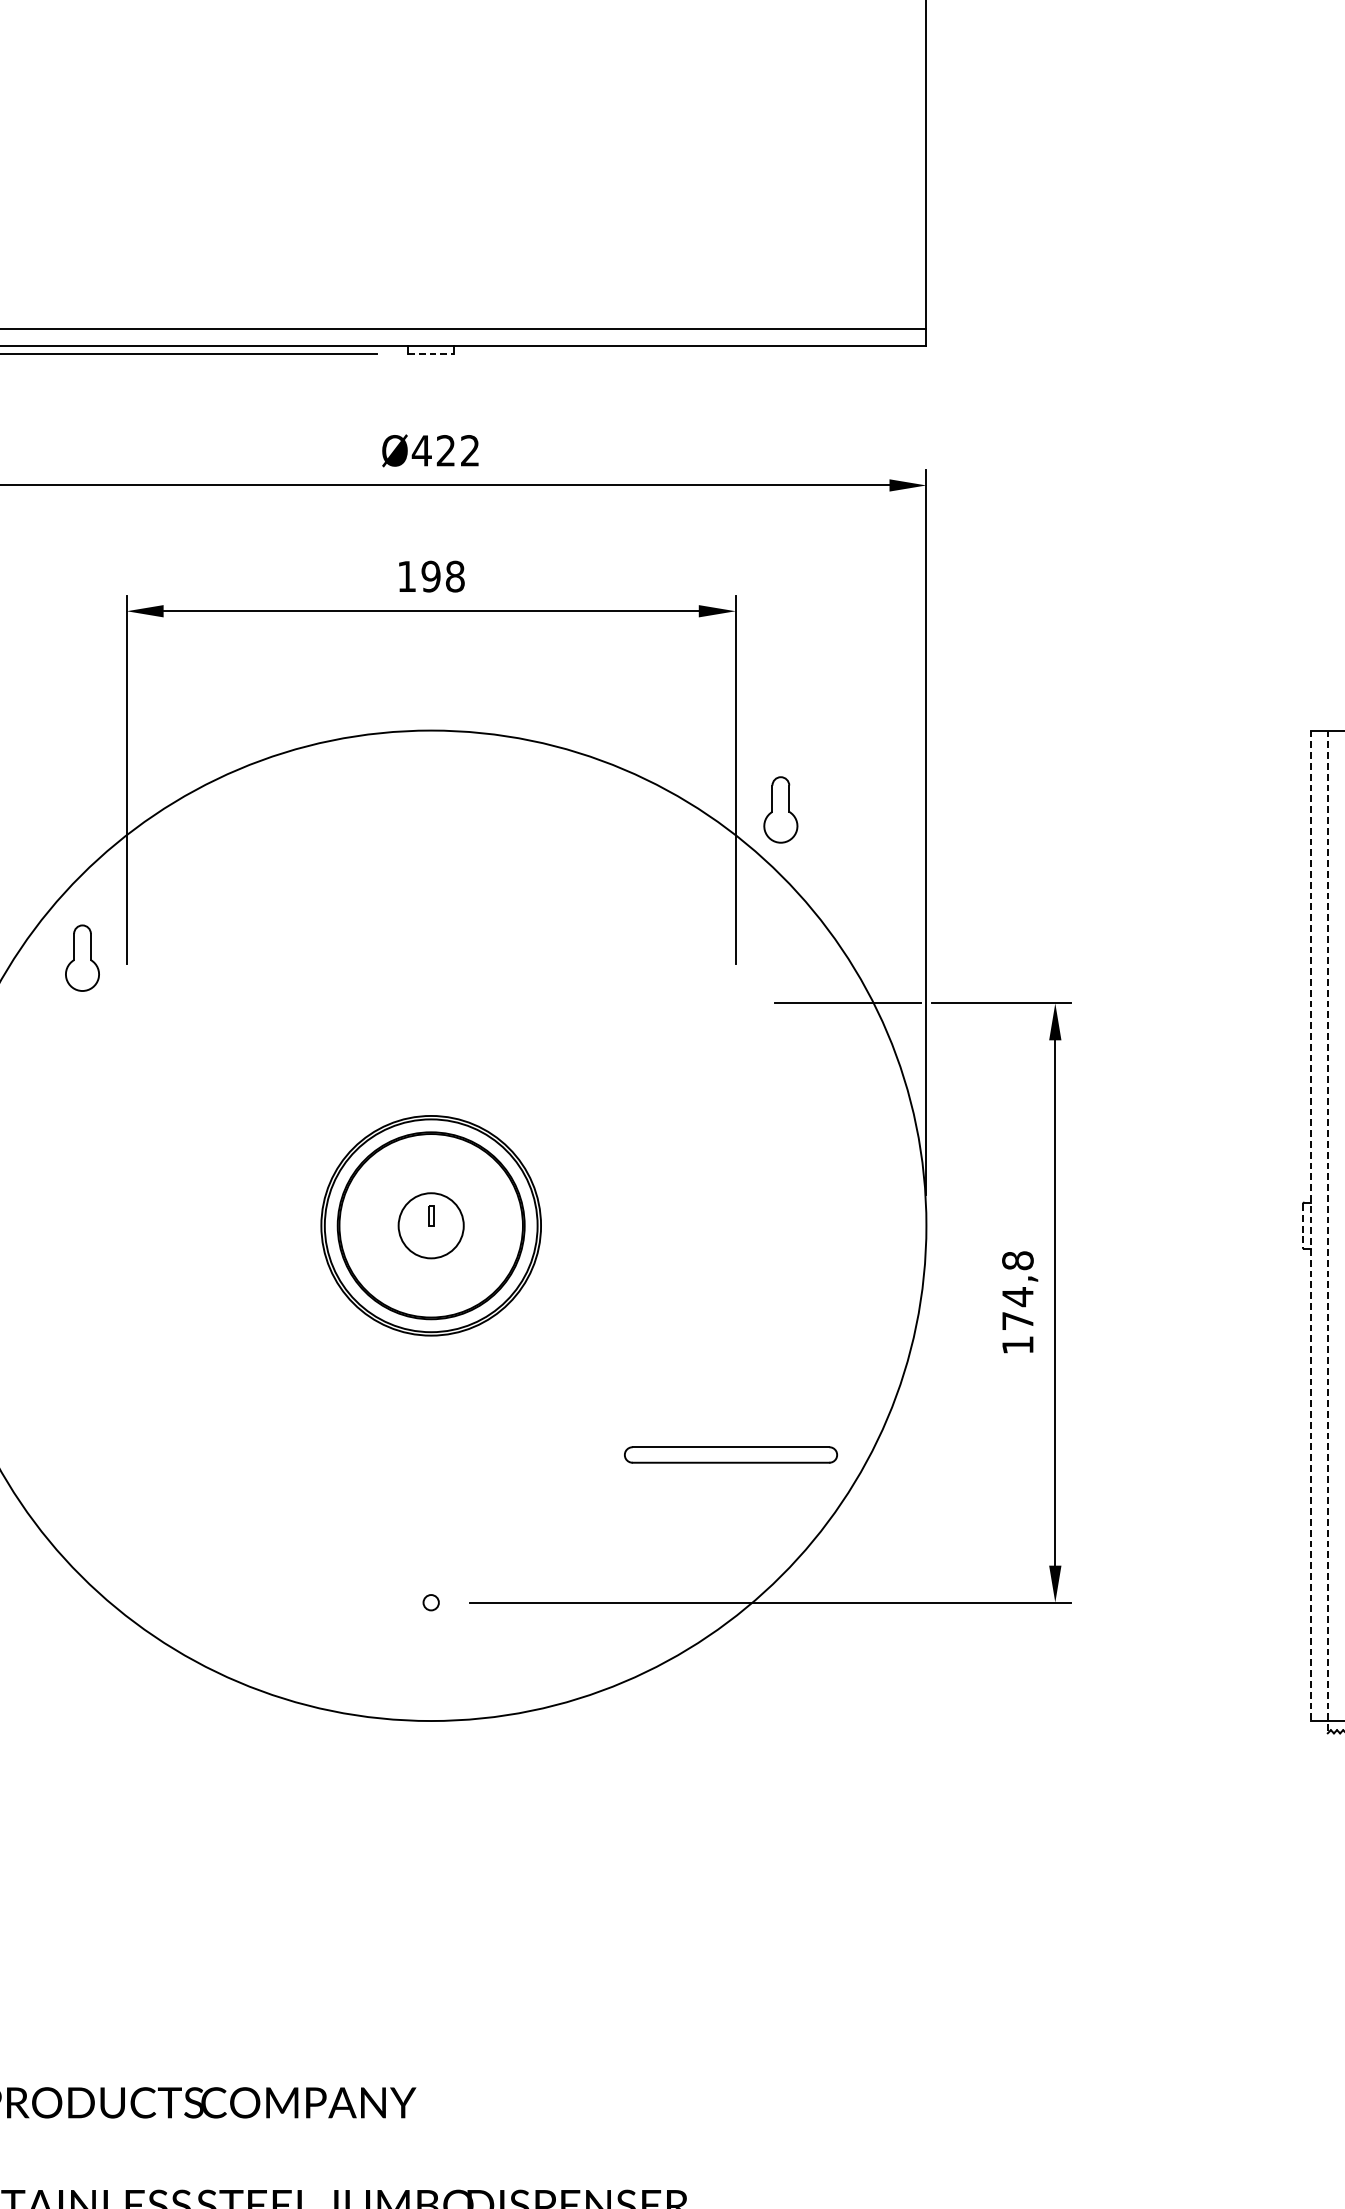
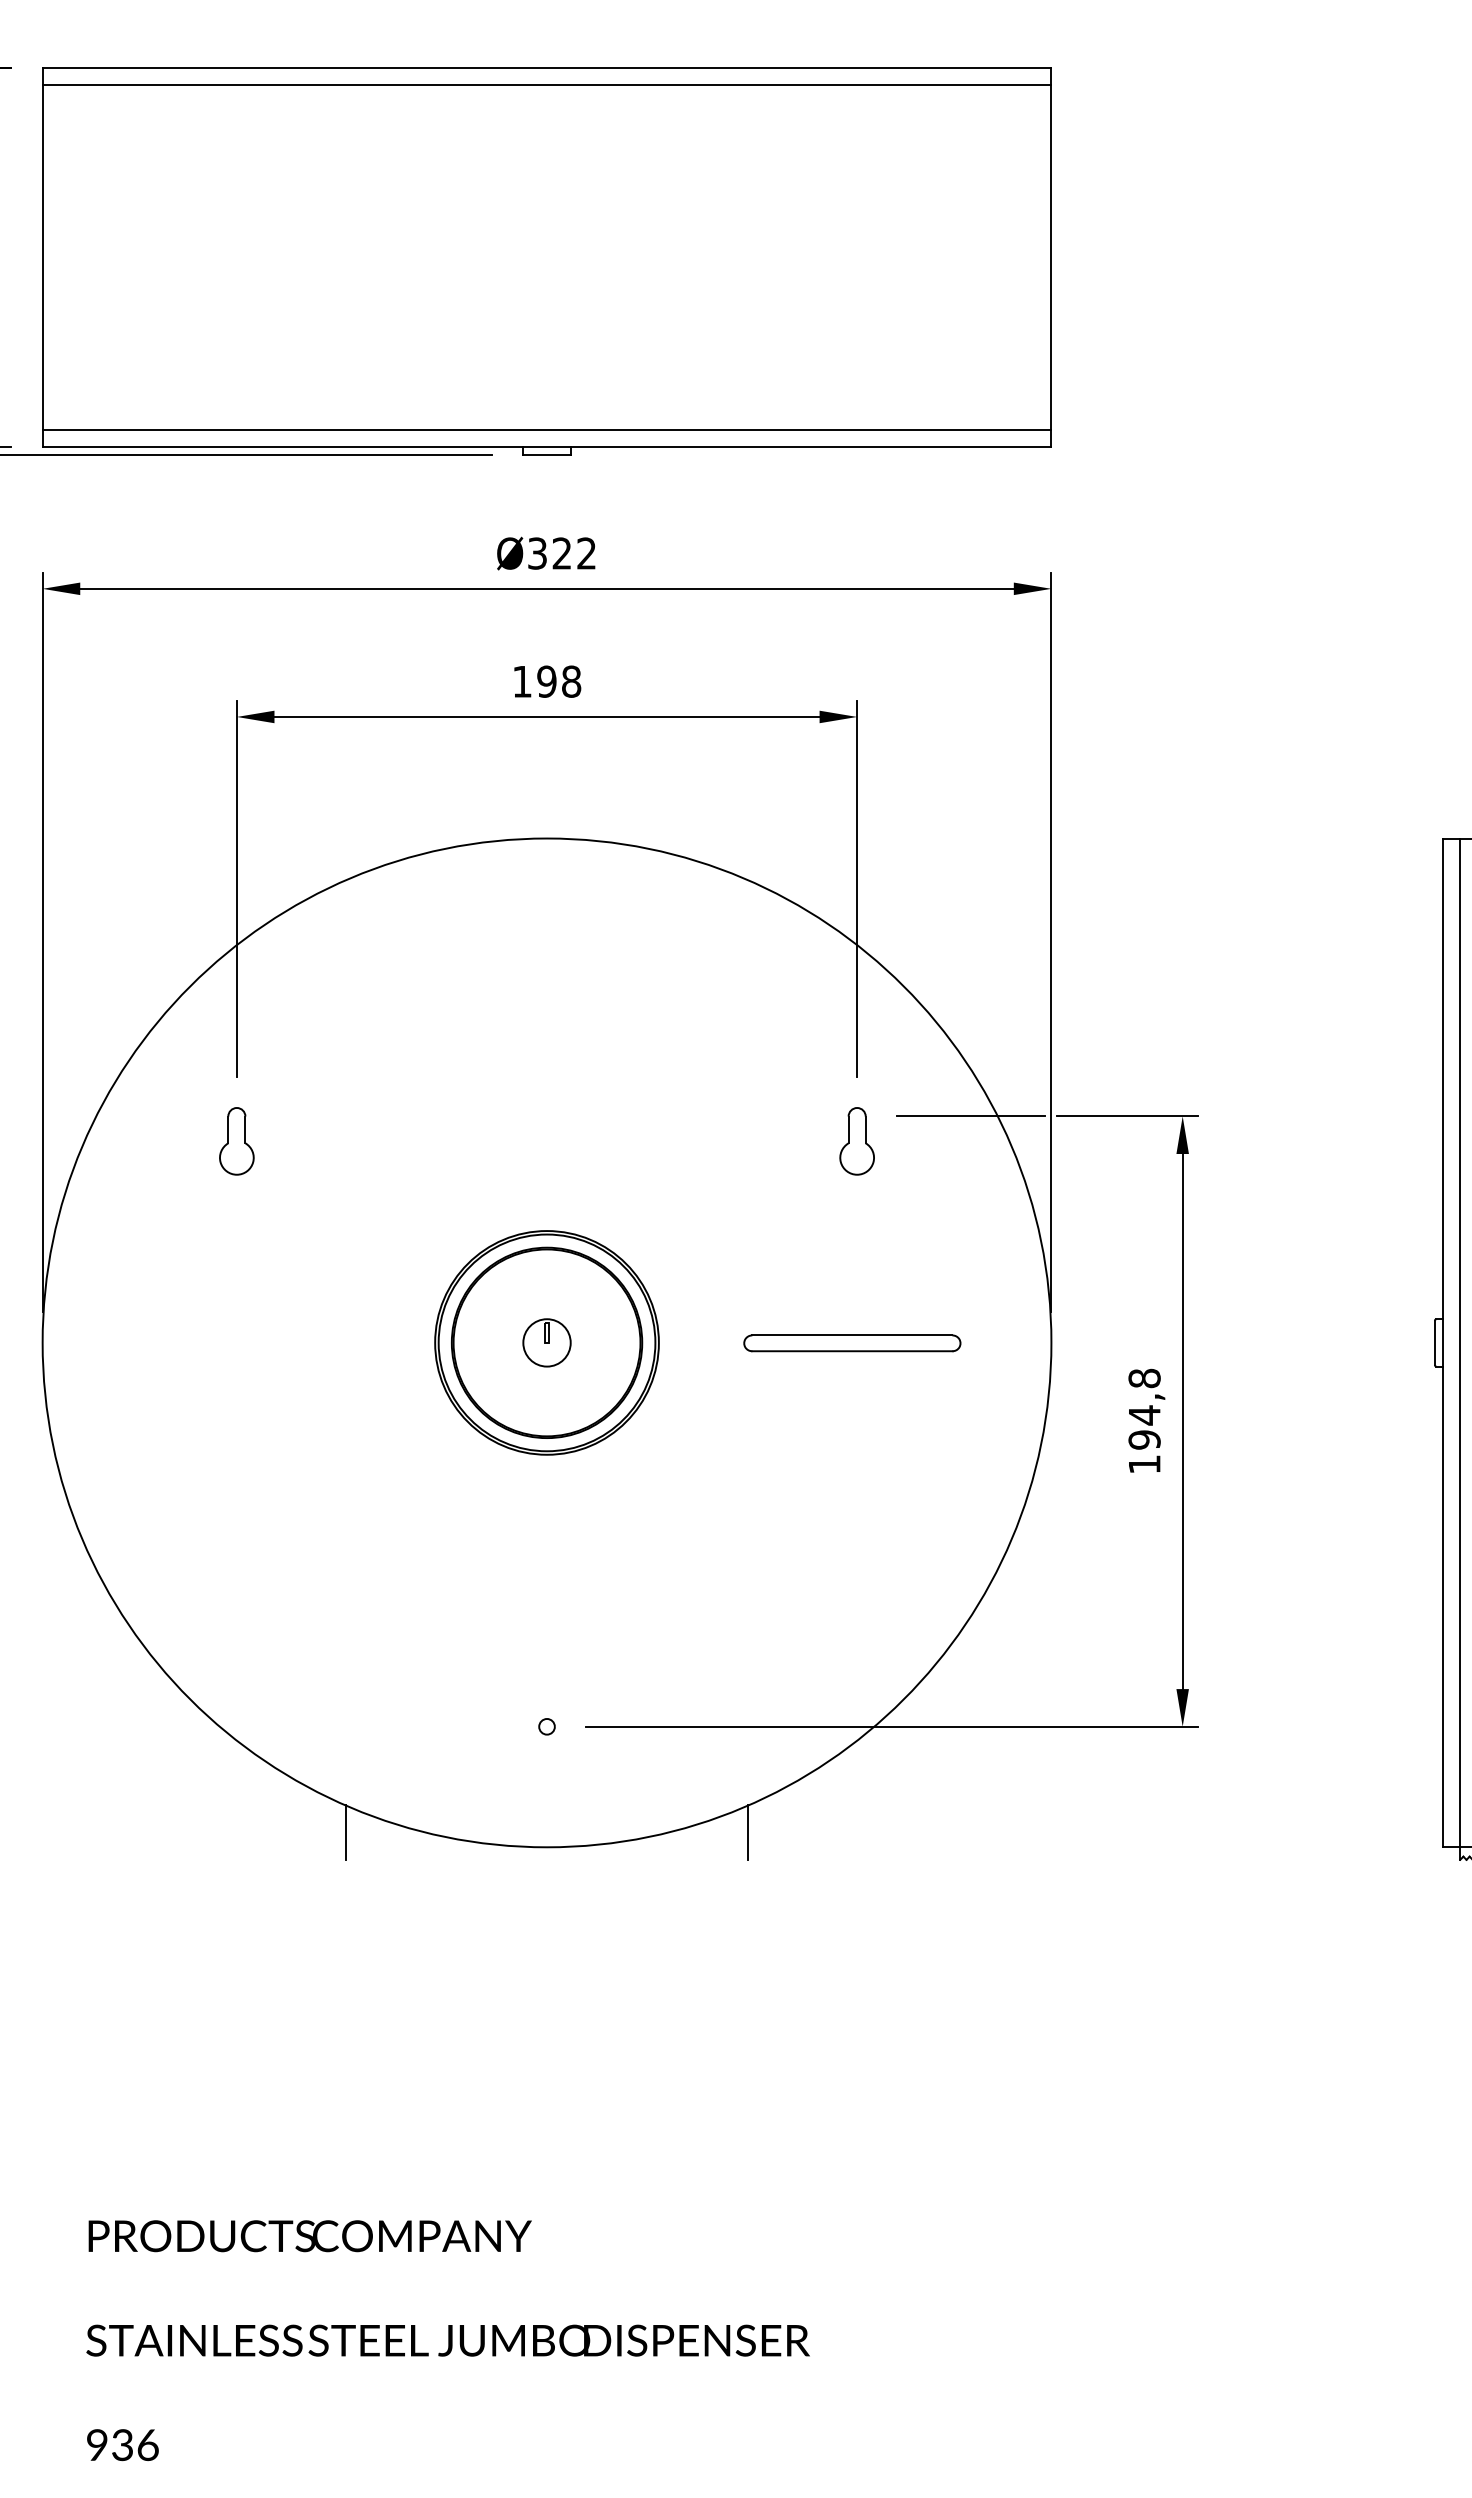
line: (431, 354) -> (547, 455), dashed -> solid
text: (421, 450) -> (537, 553), Ø422 -> Ø322
part: (780, 810) -> (856, 1141), moved
part: (82, 958) -> (236, 1141), moved
circle: (430, 1225) -> (546, 1342), size x0.71
line: (1302, 1226) -> (1434, 1343), dashed -> solid
line: (1311, 1226) -> (1443, 1343), dashed -> solid
line: (1328, 1232) -> (1460, 1349), dashed -> solid
text: (1017, 1320) -> (1144, 1439), 174,8 -> 194,8
part: (731, 1455) -> (852, 1343), moved
line: (233, 1706) -> (345, 1832), added
line: (629, 1706) -> (748, 1832), added

